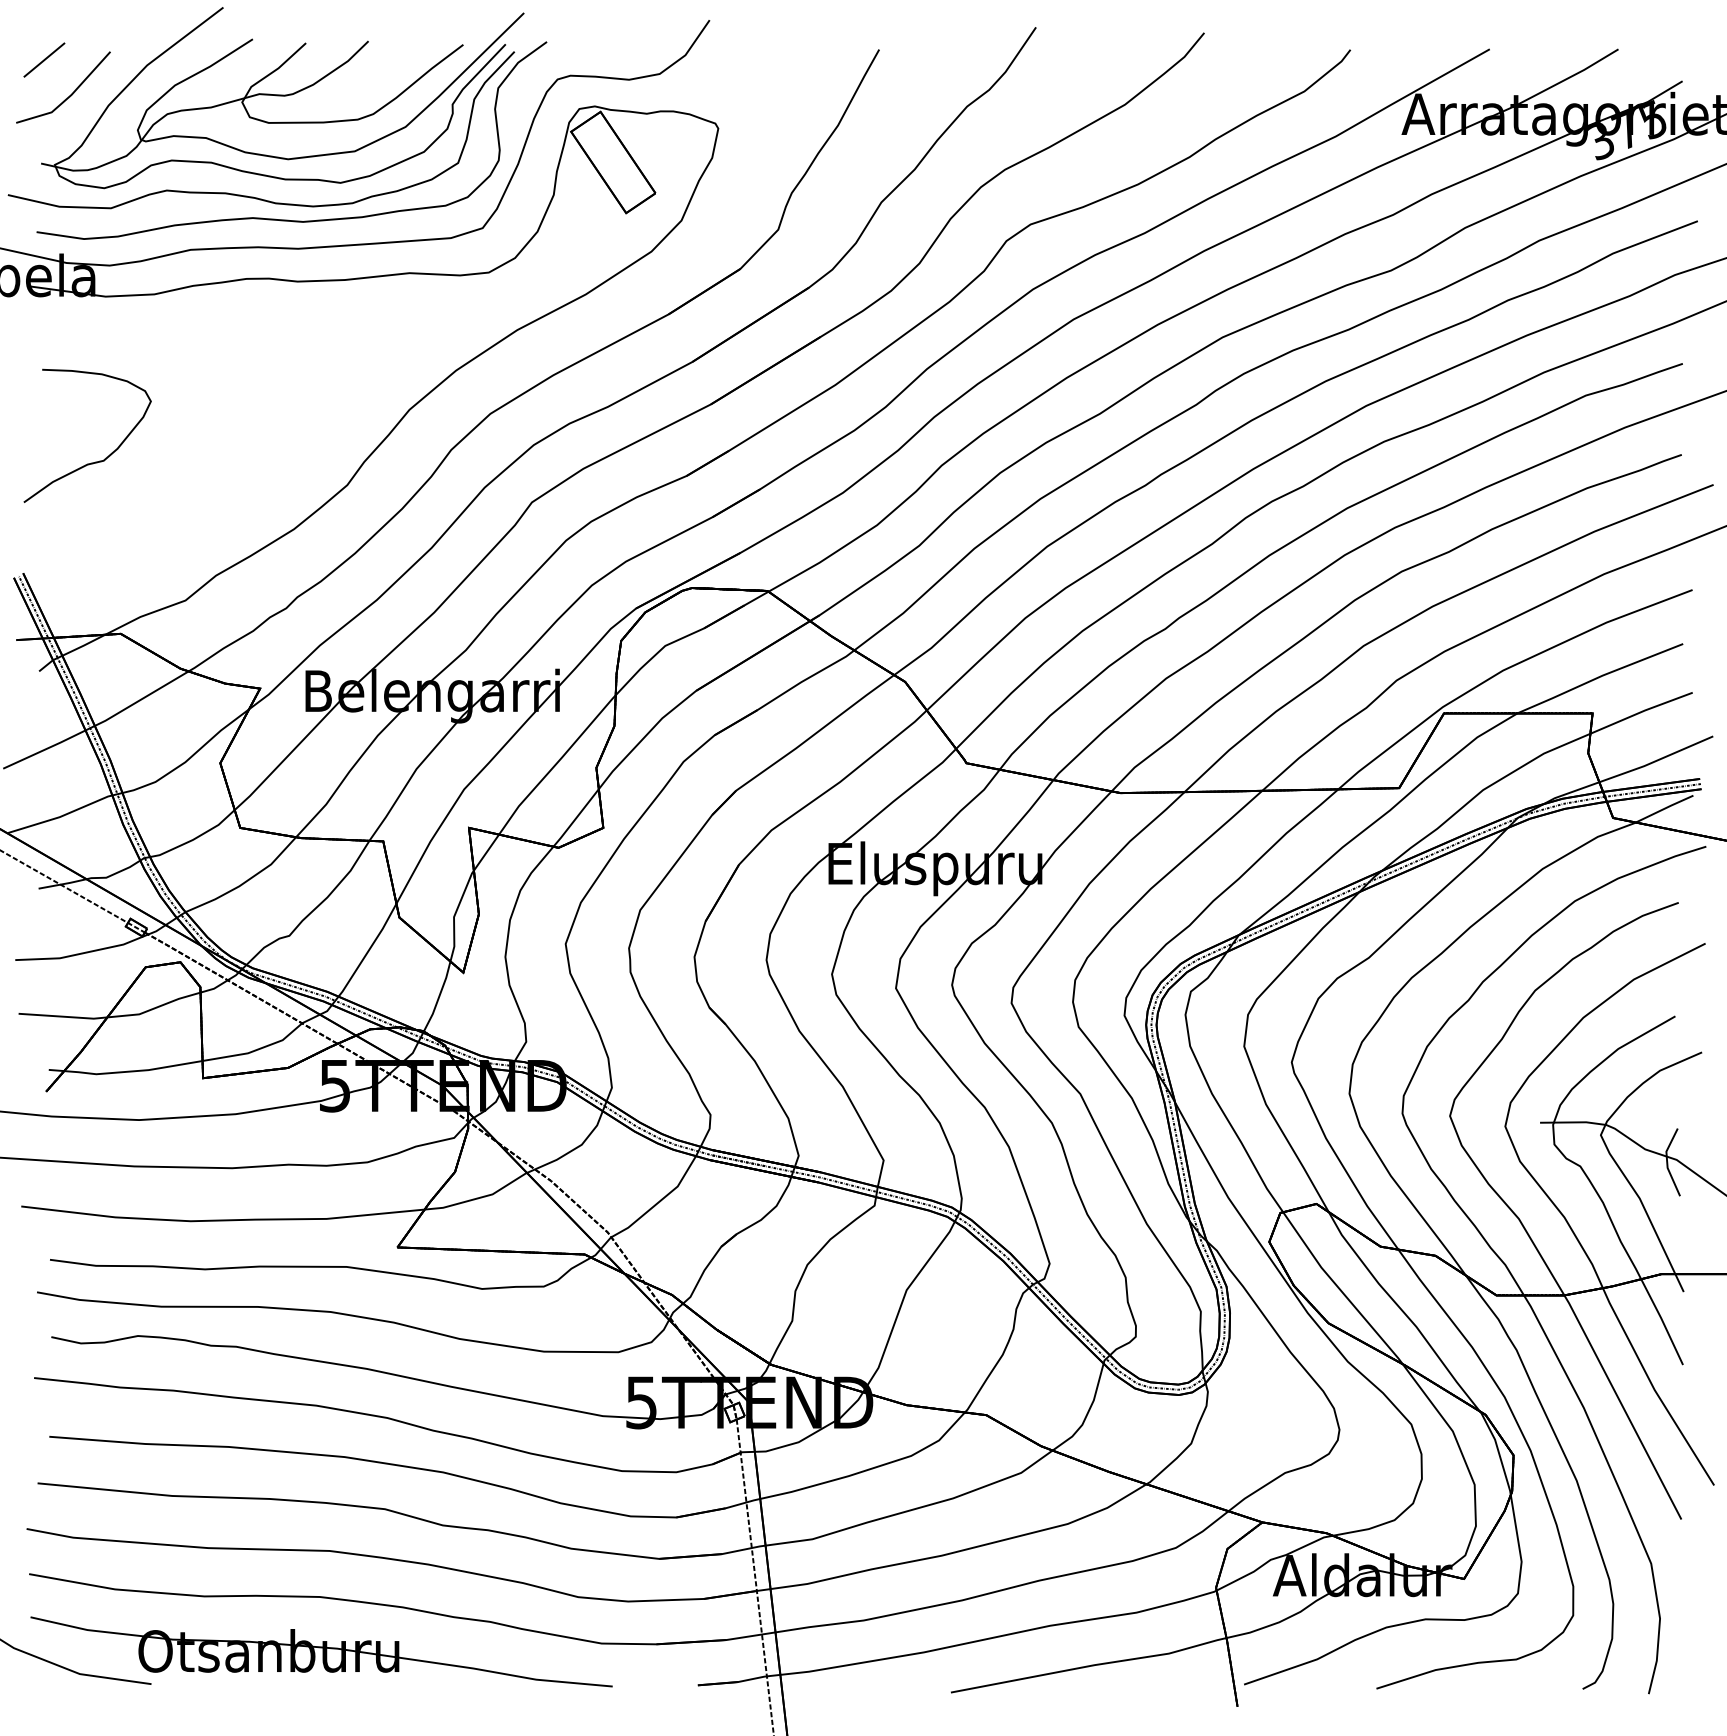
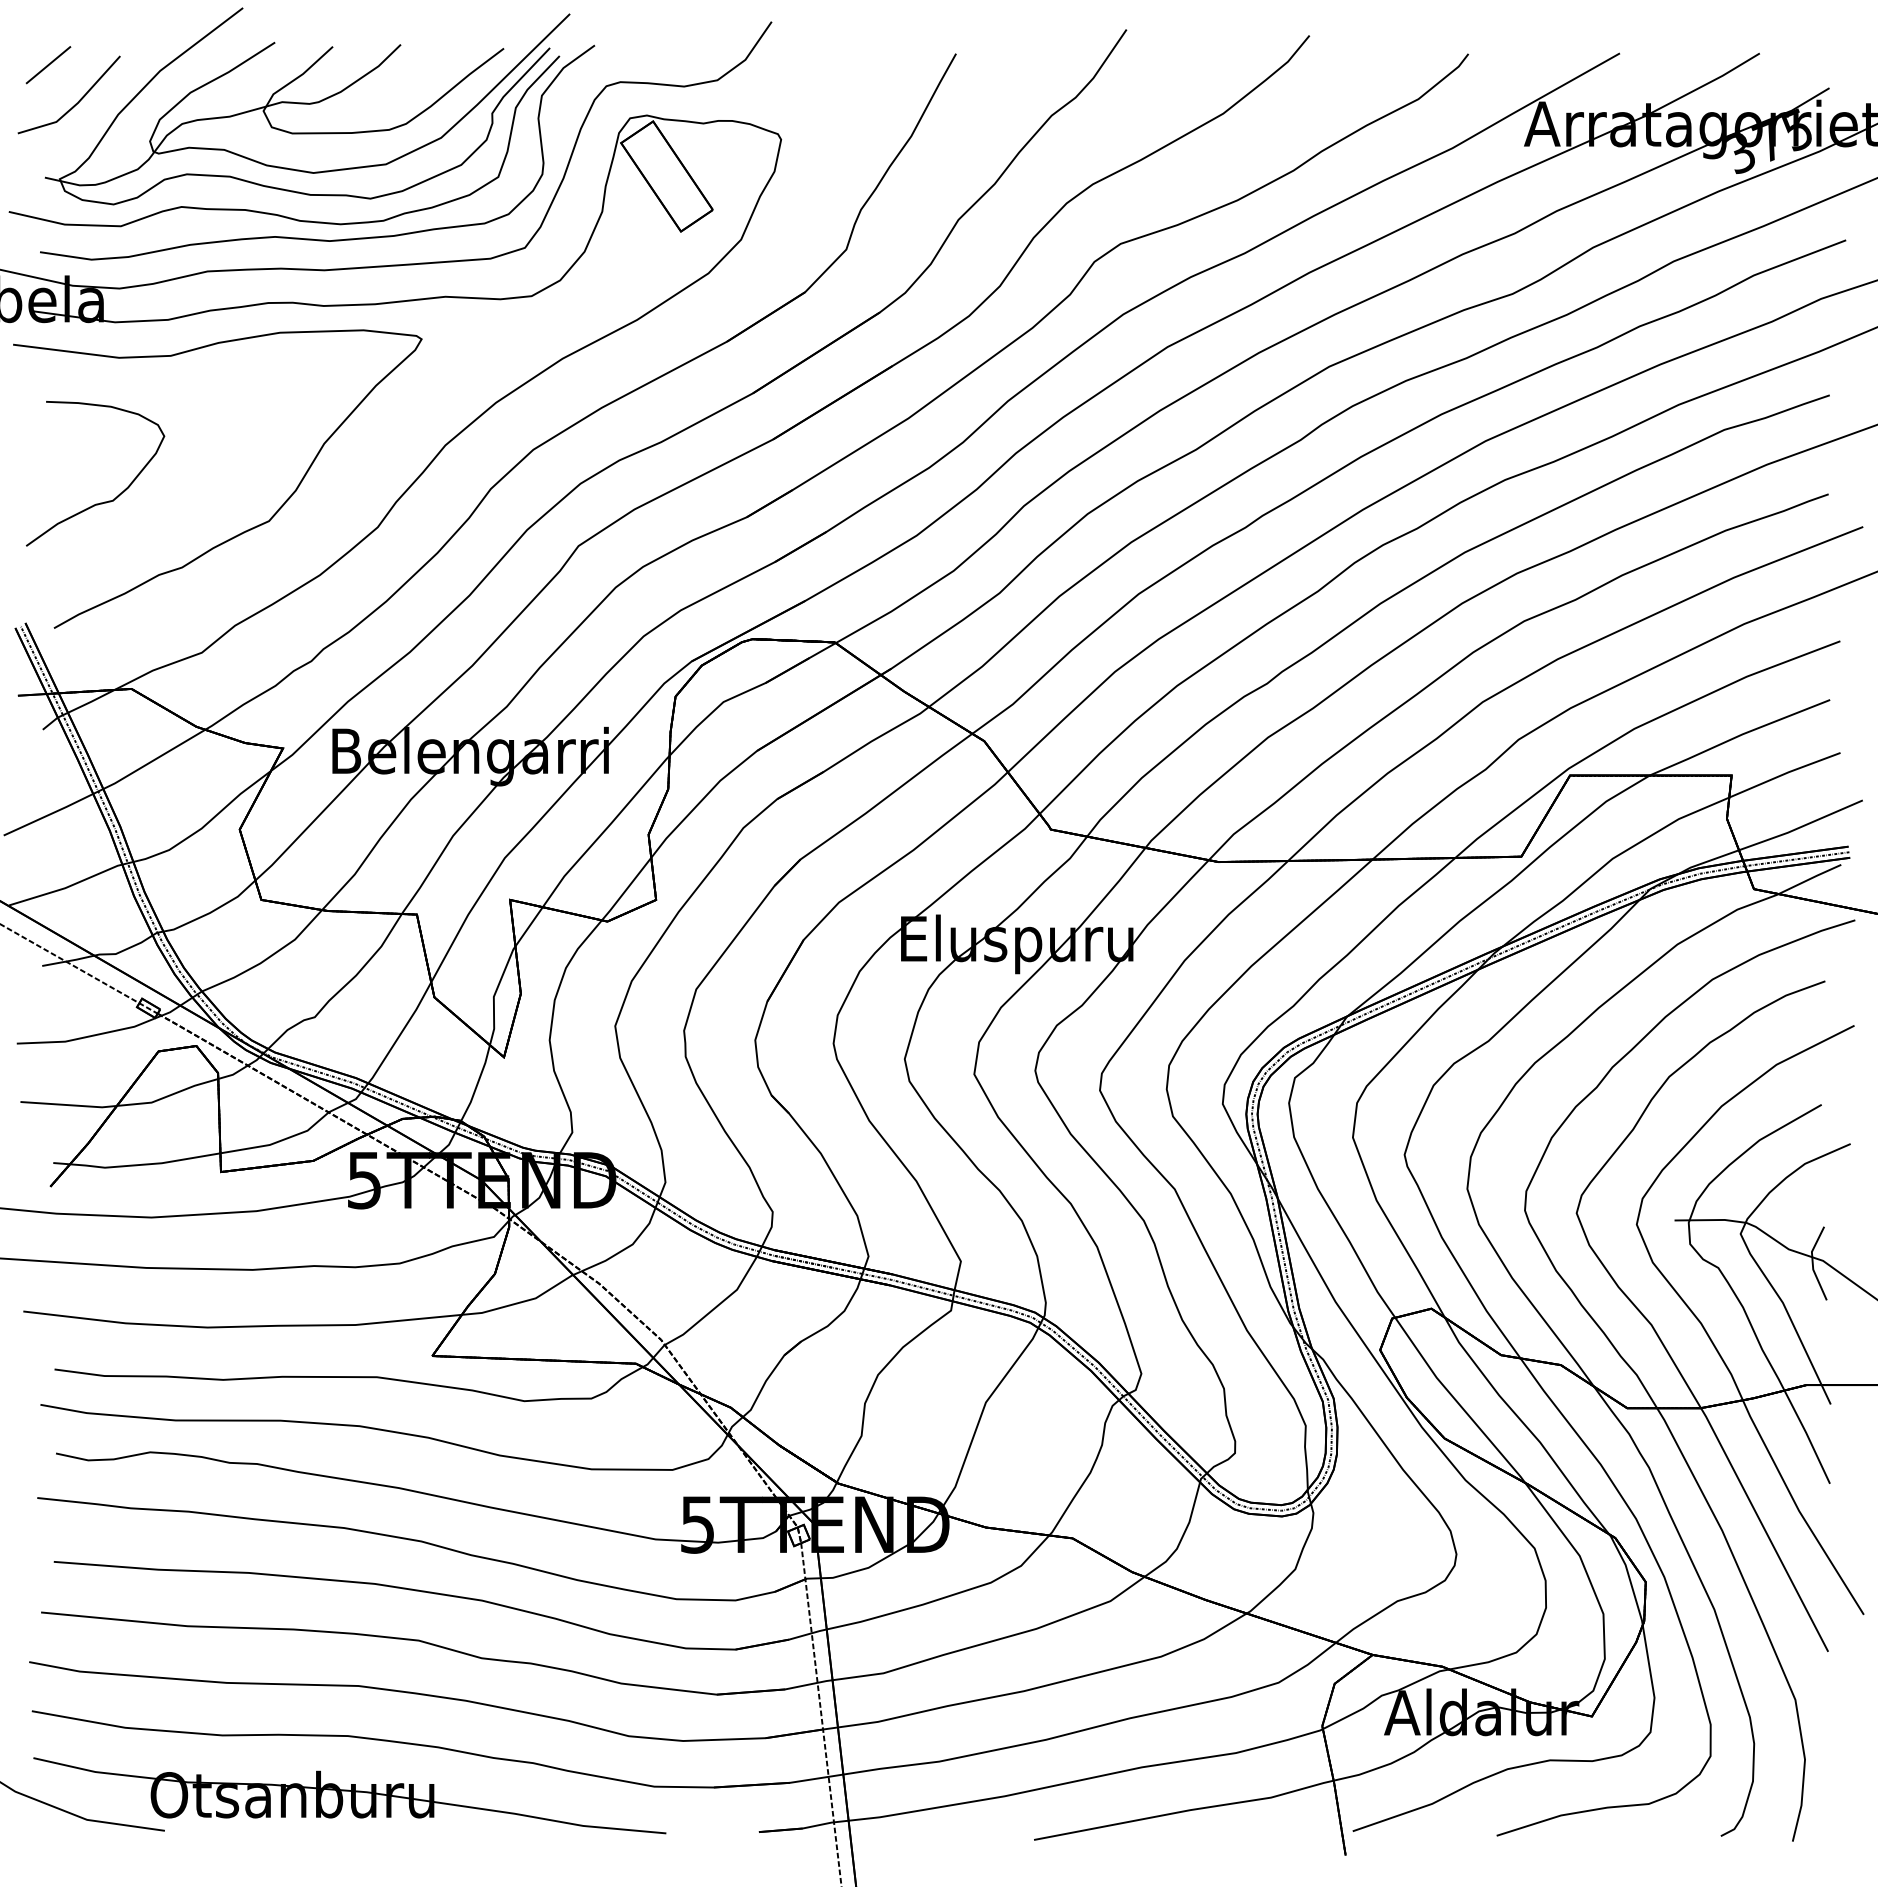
curve: (223, 489) -> (243, 531), added

